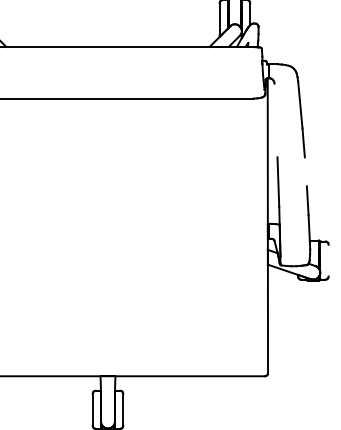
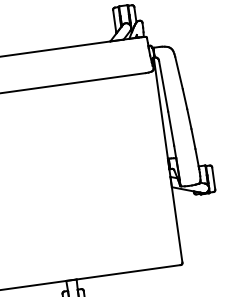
line: (275, 120) -> (163, 86), added
line: (305, 171) -> (189, 118), added
line: (328, 260) -> (213, 178), added

